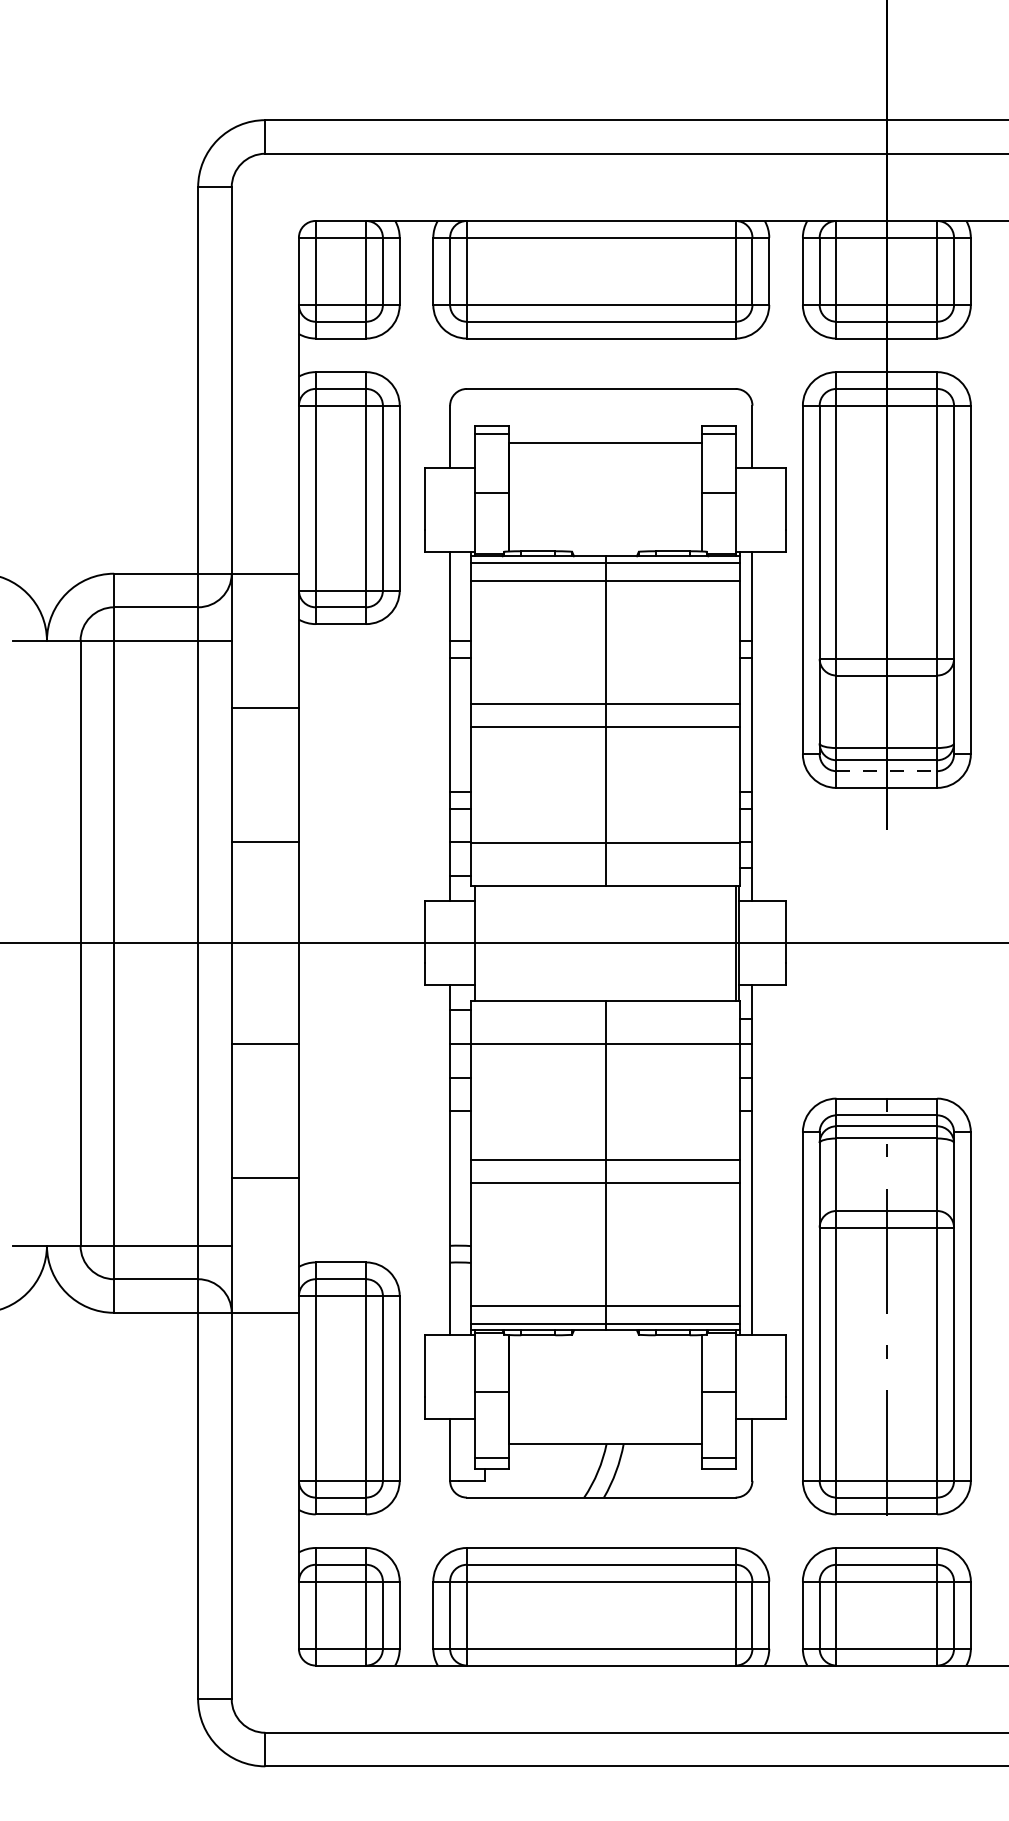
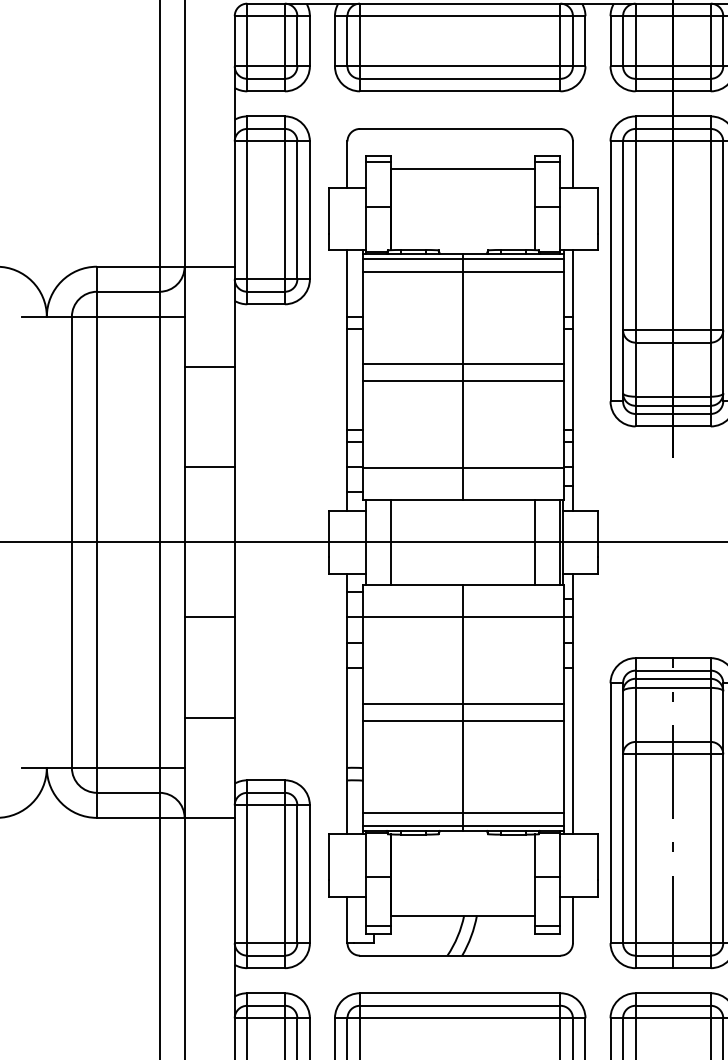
line: (887, 771) -> (673, 414), dashed -> solid
line: (508, 943) -> (391, 542), added
line: (702, 943) -> (535, 542), added

